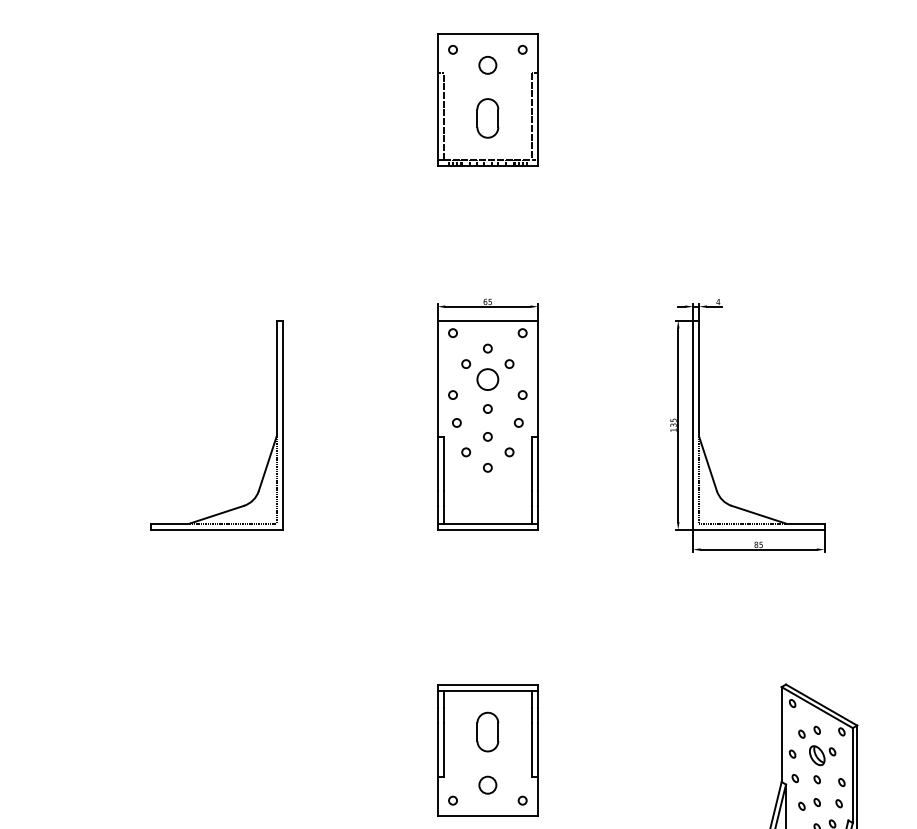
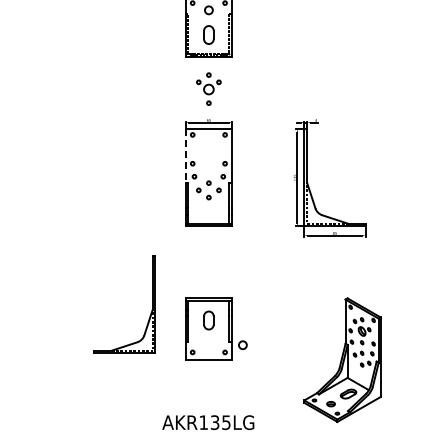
part: (486, 377) -> (208, 88), moved
line: (437, 379) -> (185, 156), solid -> dashed
part: (272, 441) -> (150, 312), moved
circle: (486, 785) -> (242, 345), moved

